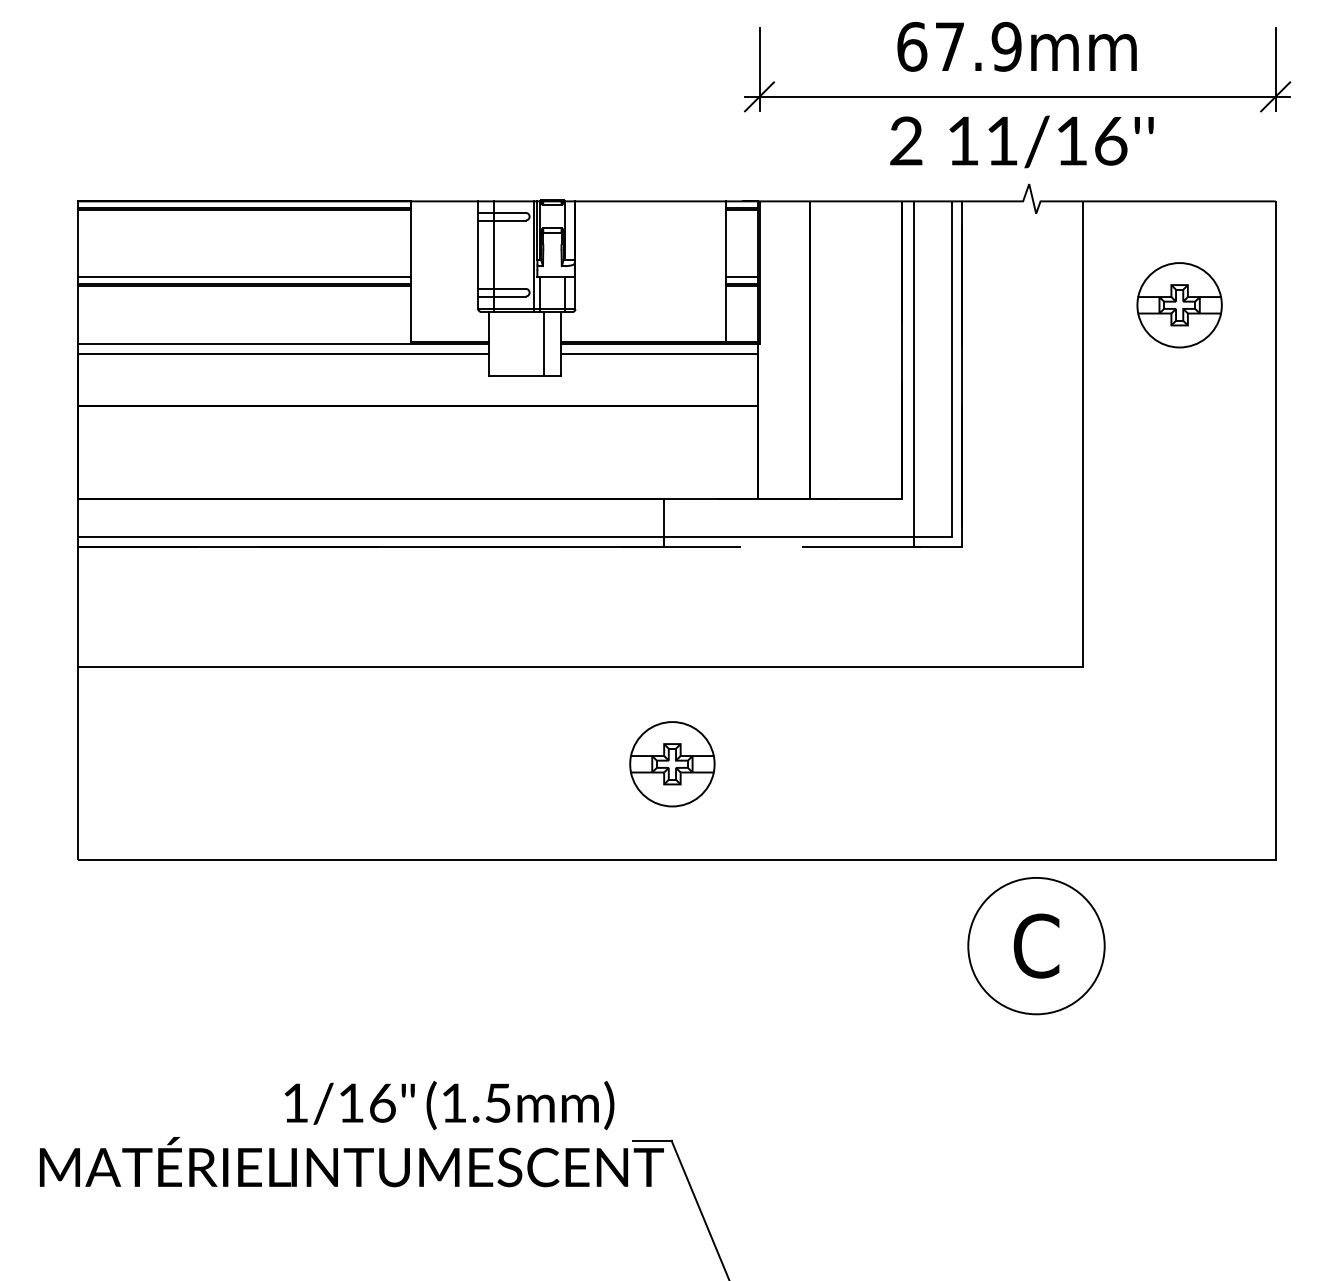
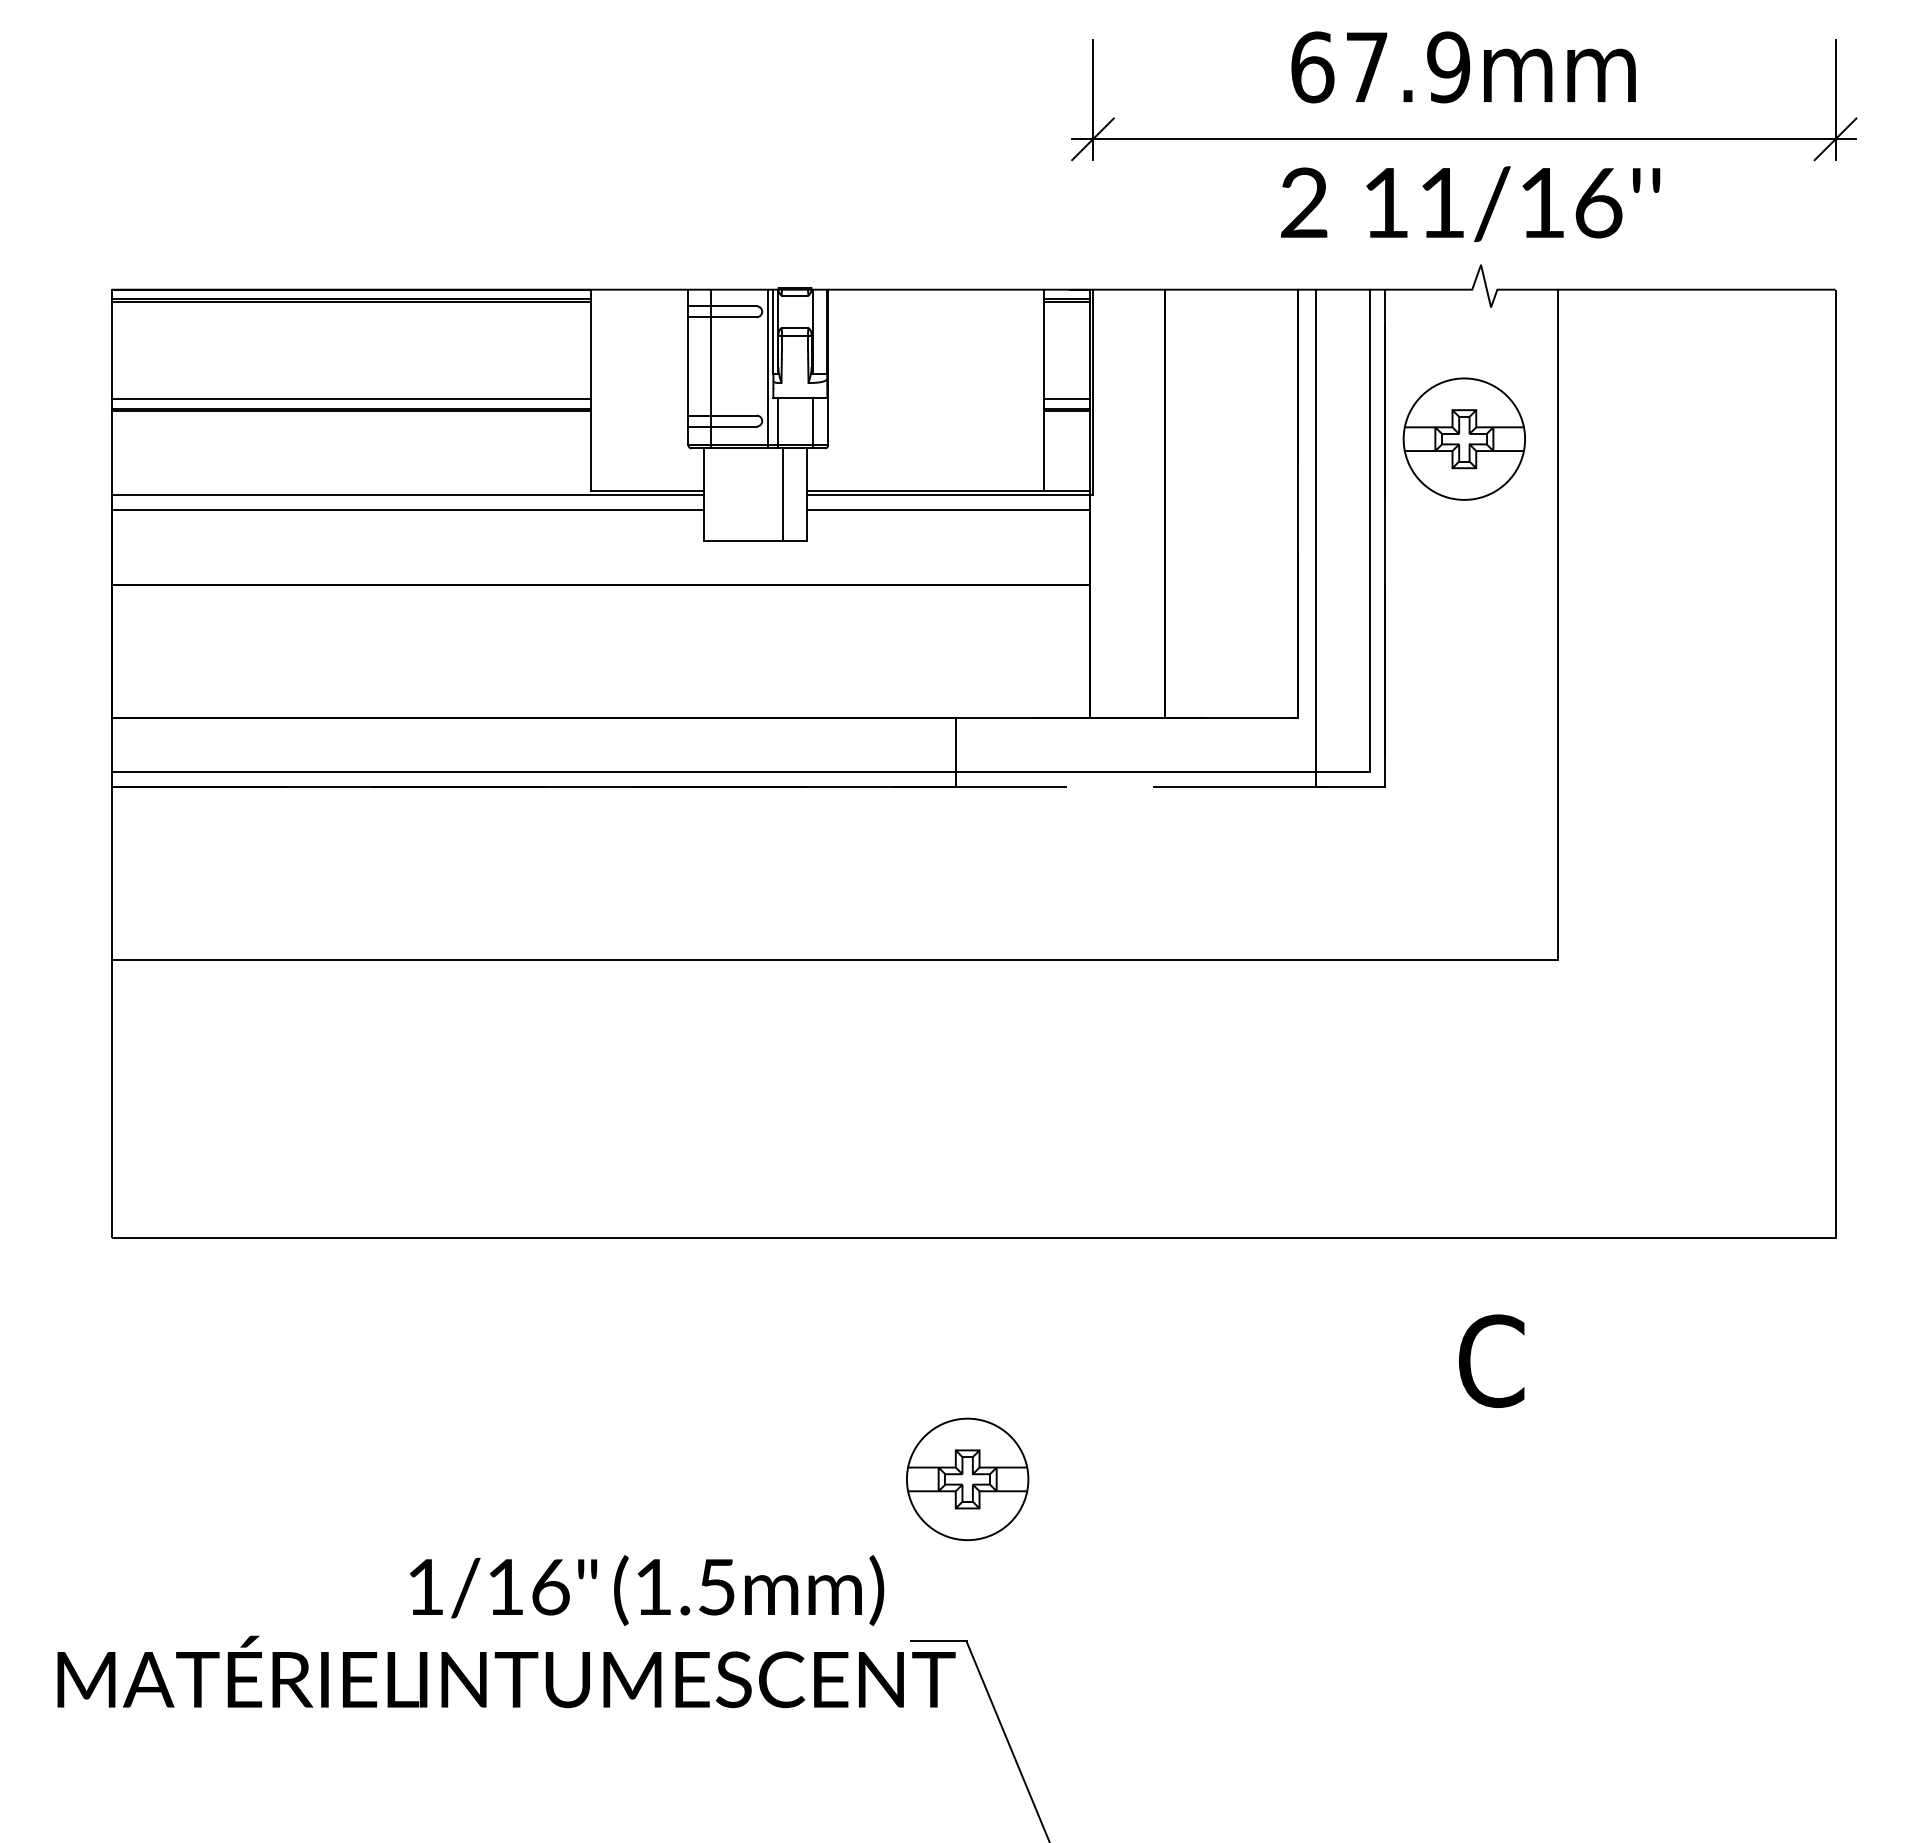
part: (1179, 305) -> (1464, 439), moved
part: (672, 764) -> (967, 1479), moved
circle: (1036, 946) -> (1491, 1361), removed

